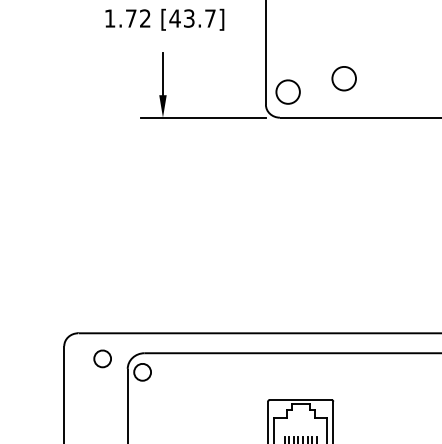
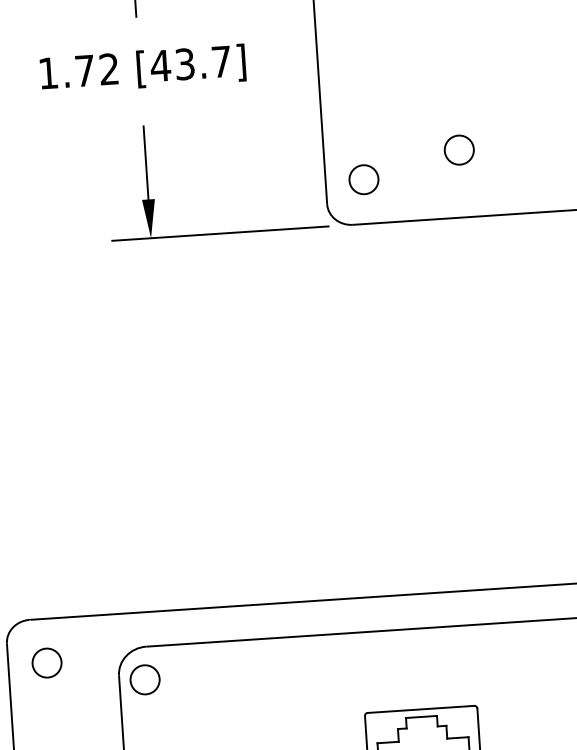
part: (344, 78) -> (459, 149), size x0.71
part: (287, 91) -> (362, 178), size x0.71
part: (102, 358) -> (46, 662), moved

